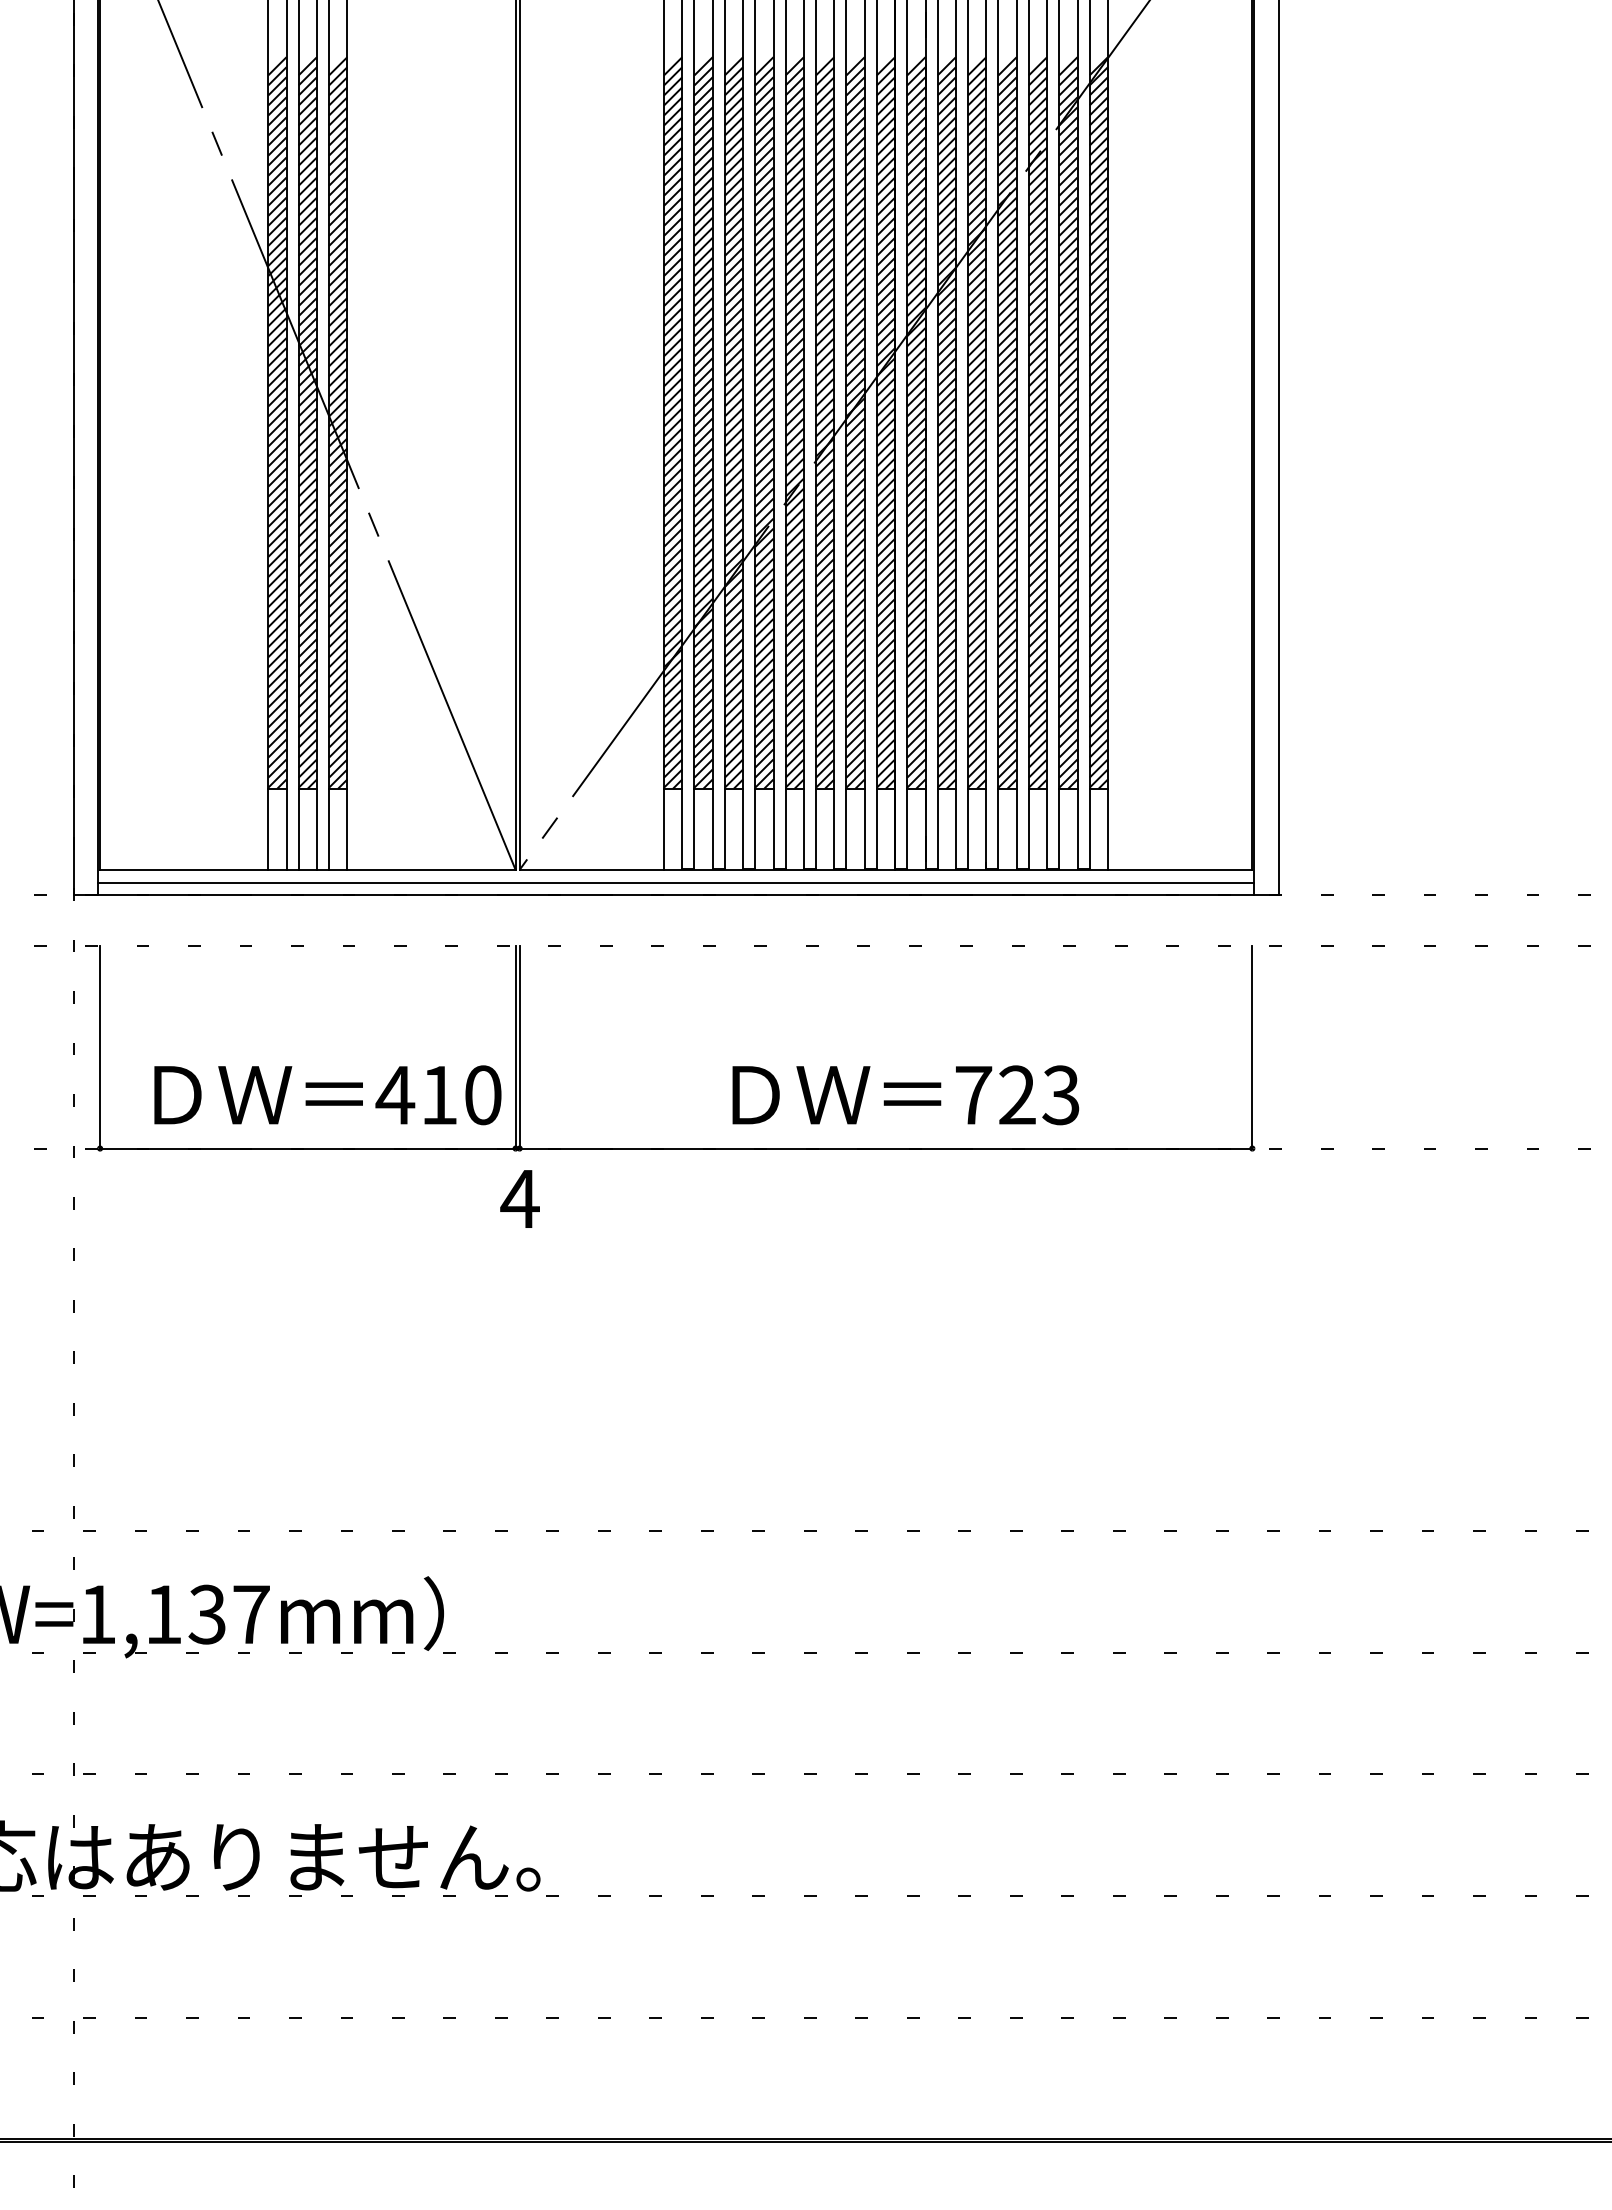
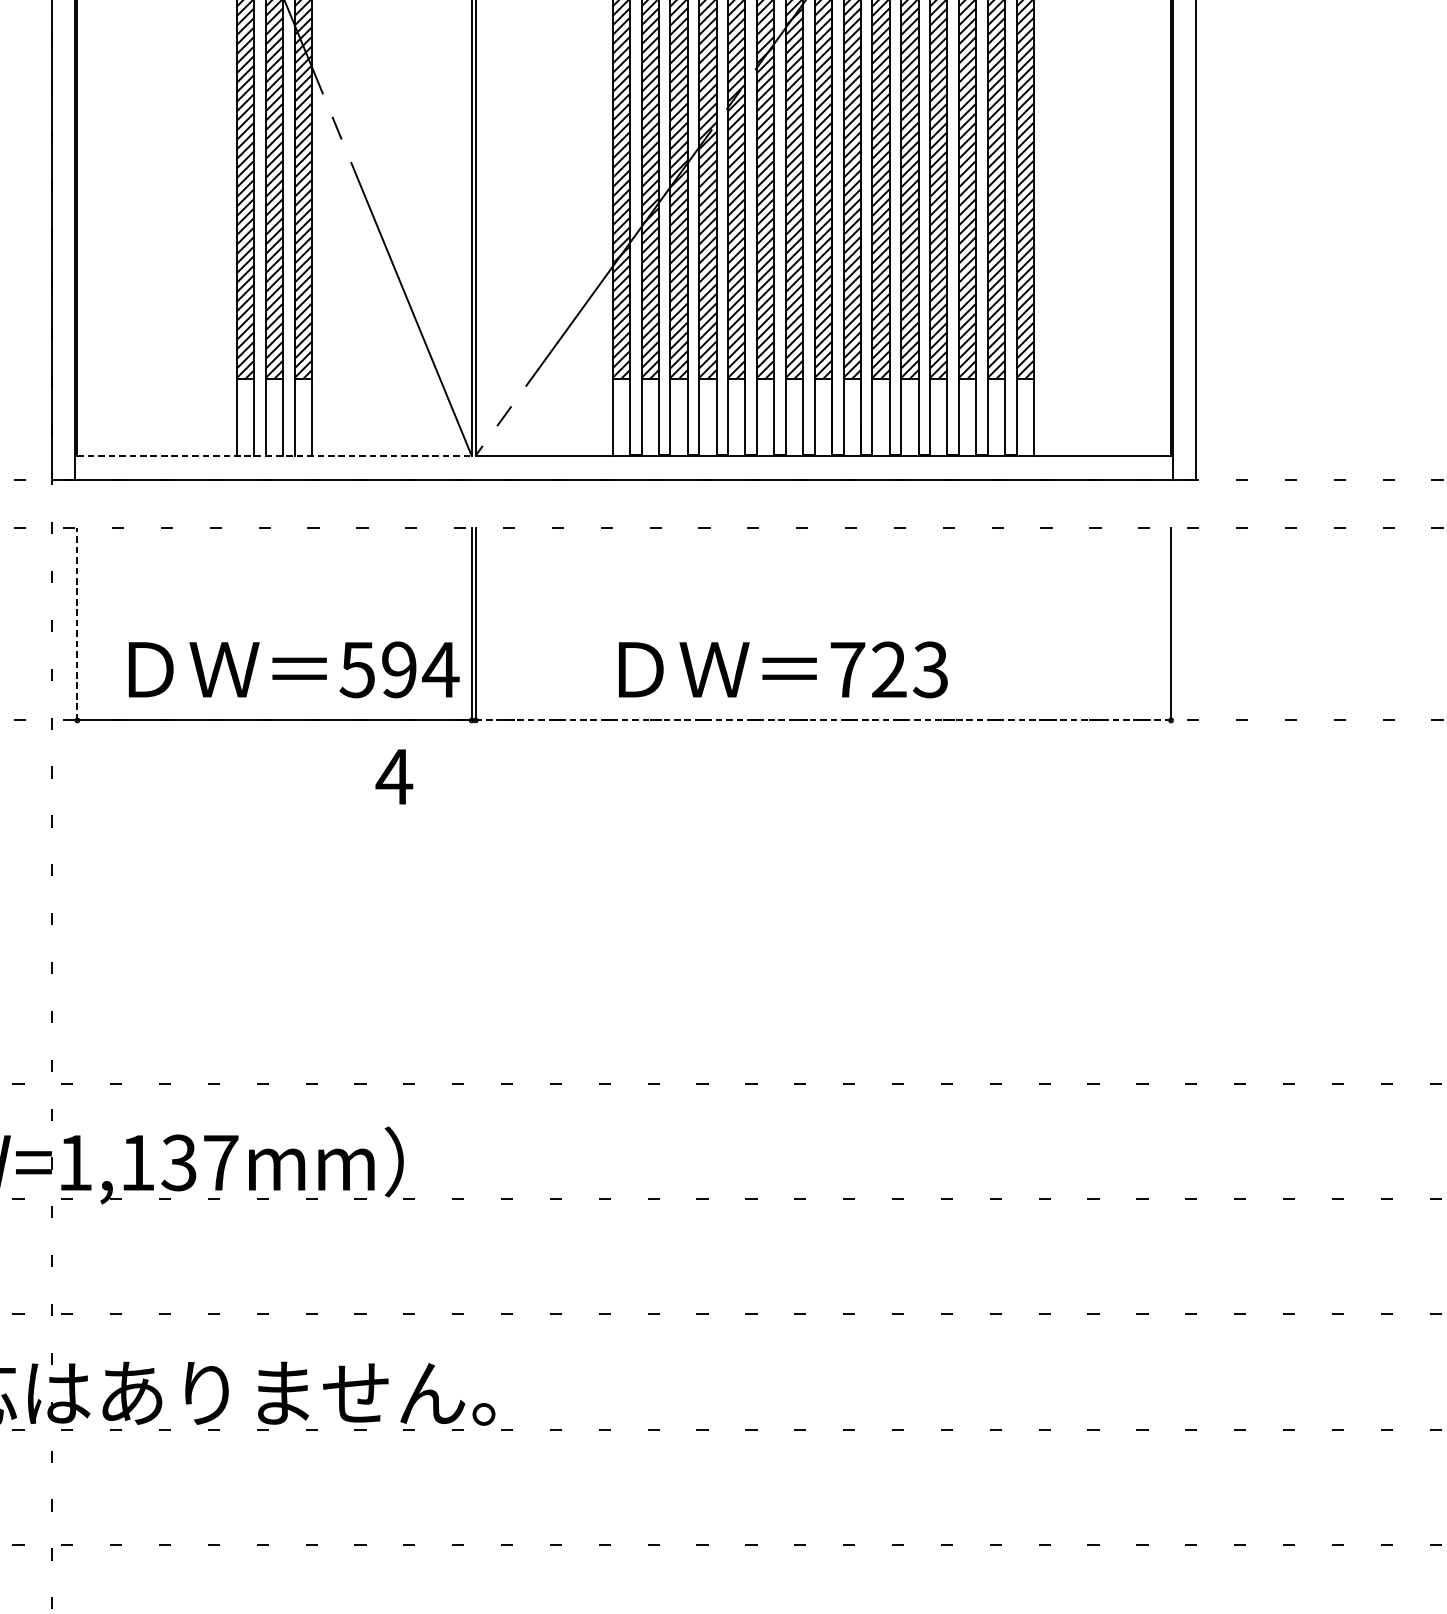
line: (307, 869) -> (274, 455), solid -> dashed
line: (676, 883) -> (624, 468), removed
line: (100, 1046) -> (77, 623), solid -> dashed
text: (438, 1095) -> (398, 670), 410 -> 594
text: (905, 1095) -> (783, 670), moved
line: (886, 1148) -> (823, 720), solid -> dashed
text: (519, 1198) -> (393, 776), moved

